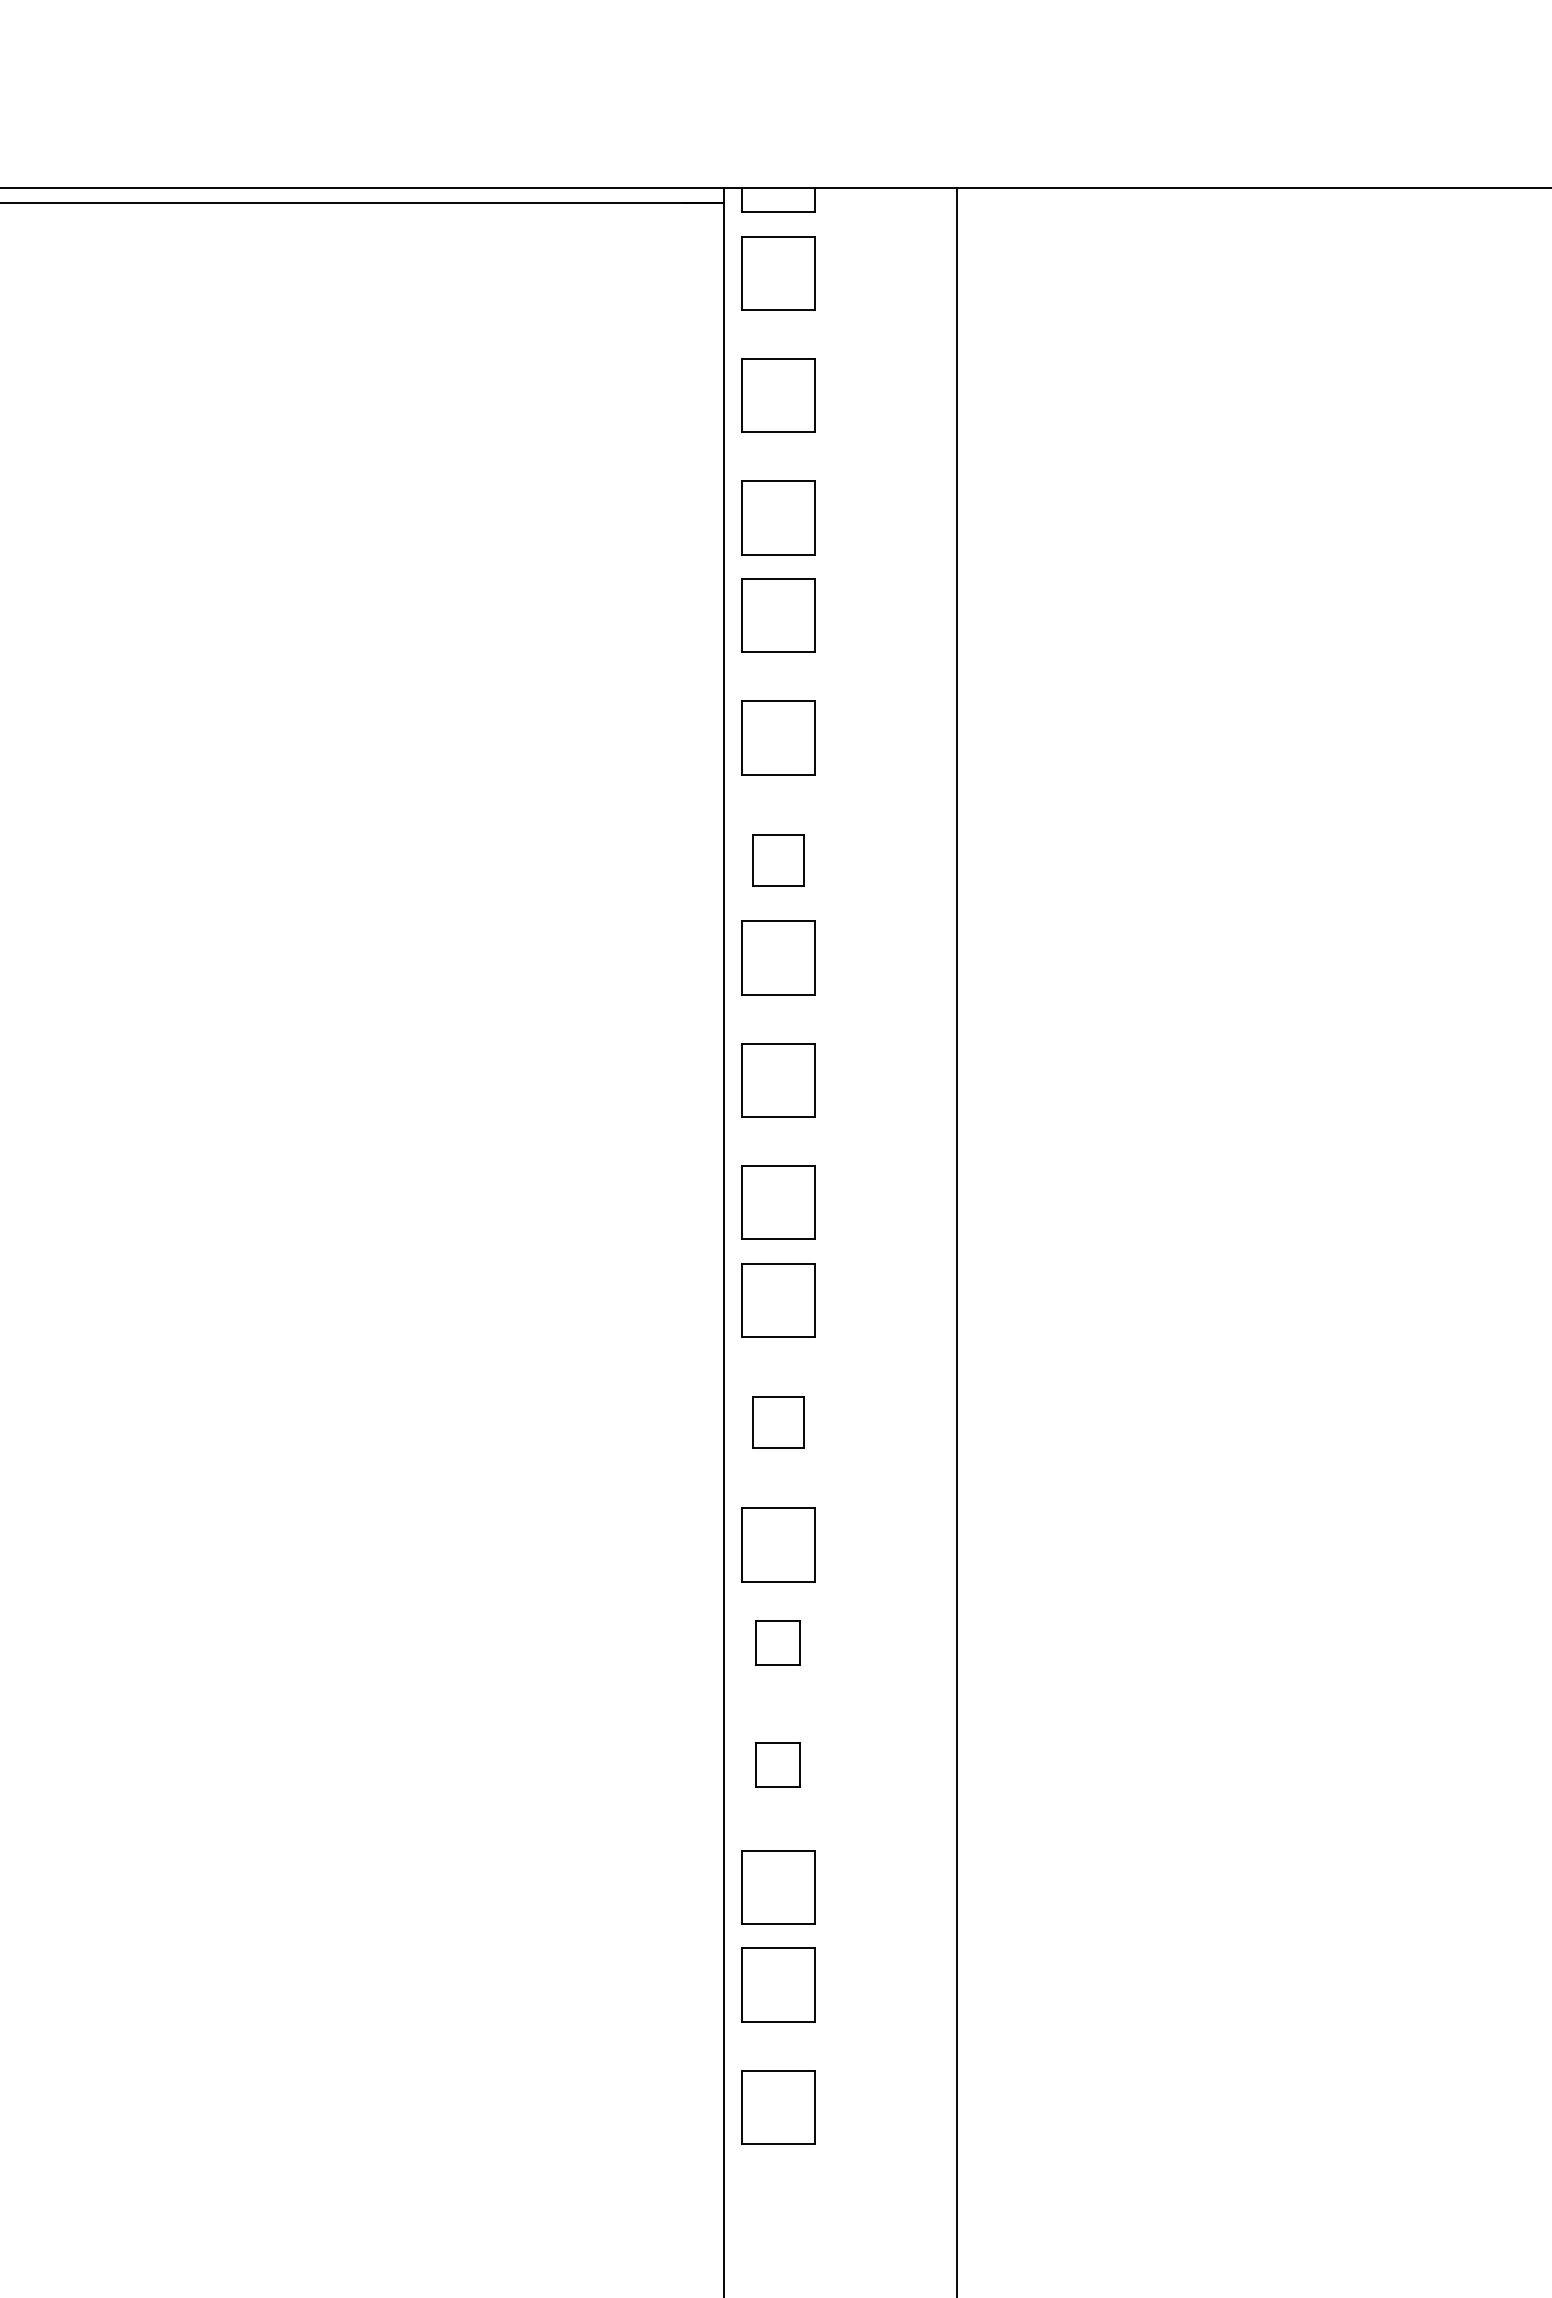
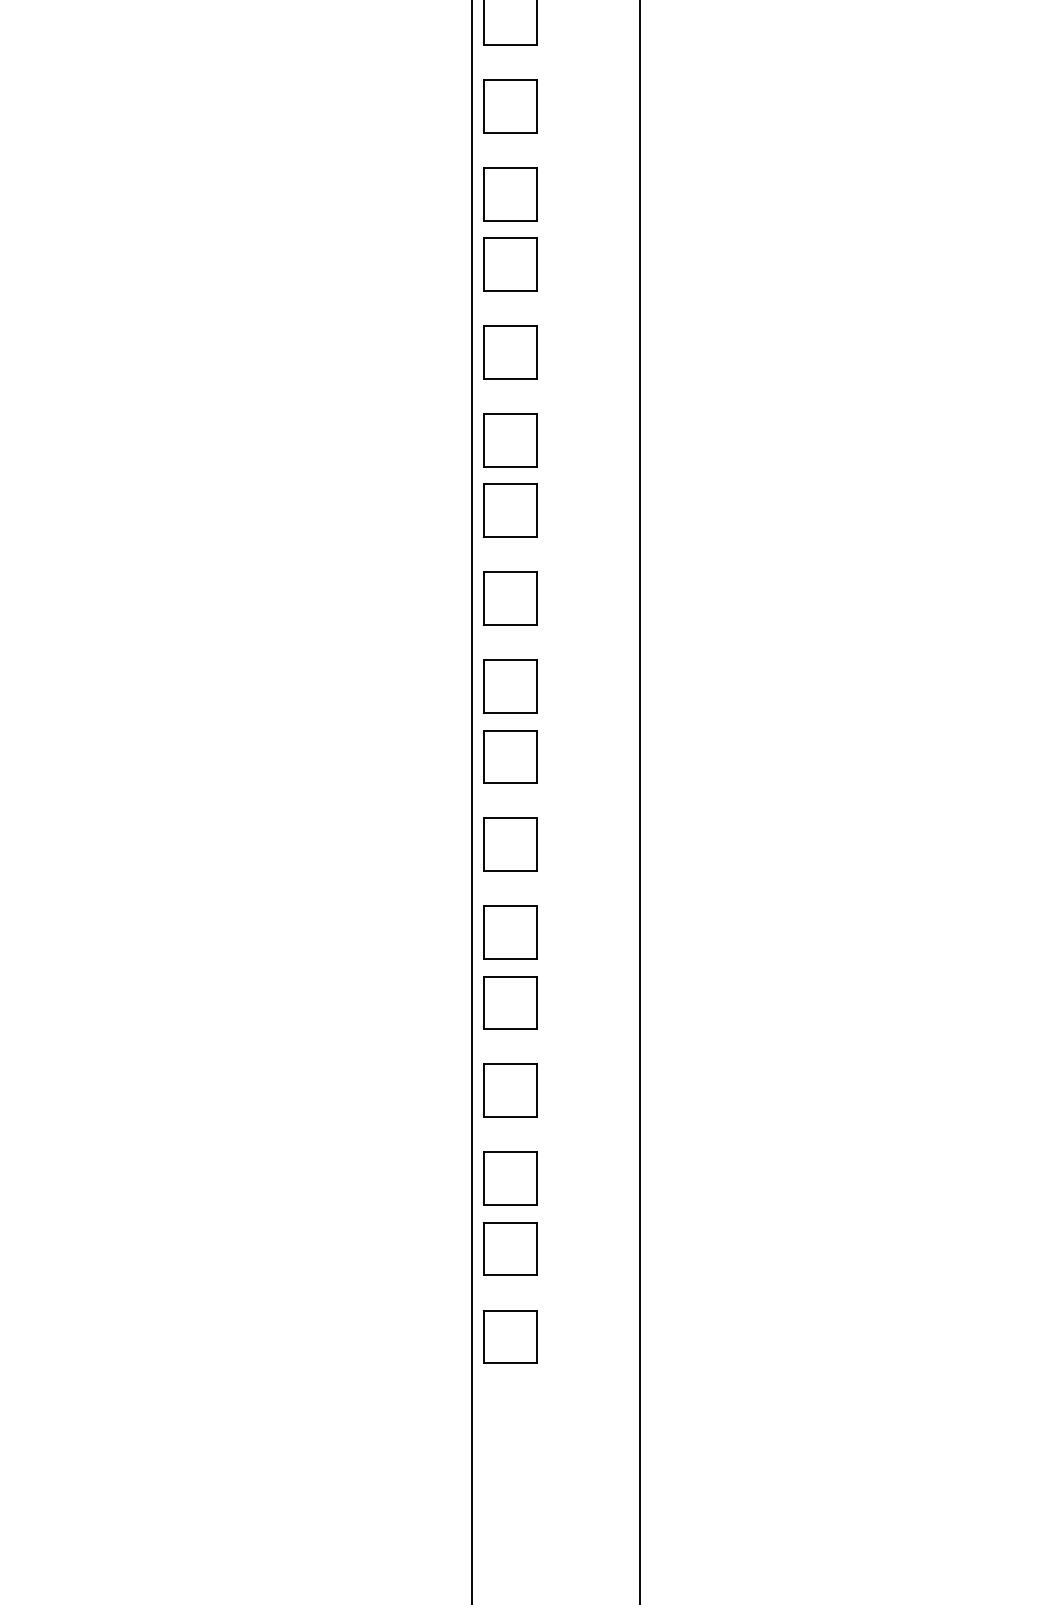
part: (778, 860) -> (510, 440), size x1.43
part: (778, 1422) -> (510, 844), size x1.43
part: (778, 1642) -> (510, 1002), size x1.67
part: (778, 1764) -> (510, 1090), size x1.67

